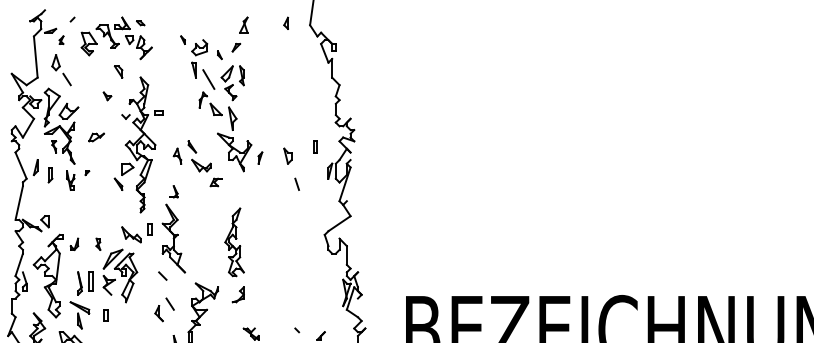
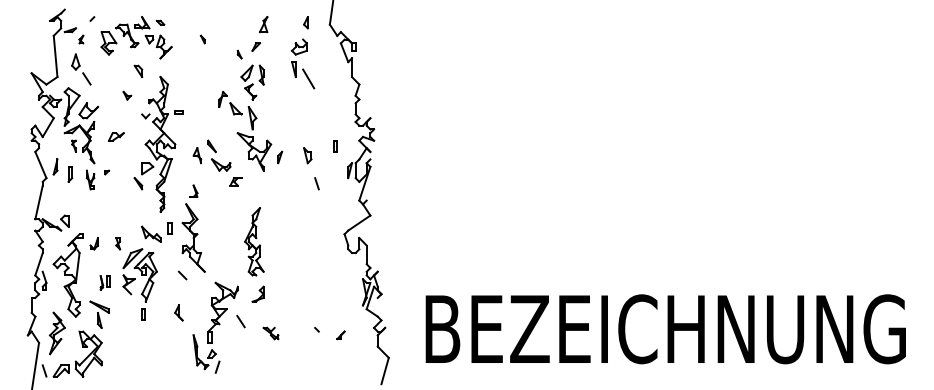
part: (203, 64) -> (303, 63), moved
part: (84, 283) -> (104, 282), size x0.6
line: (169, 304) -> (240, 321), moved
part: (105, 315) -> (143, 314), moved

